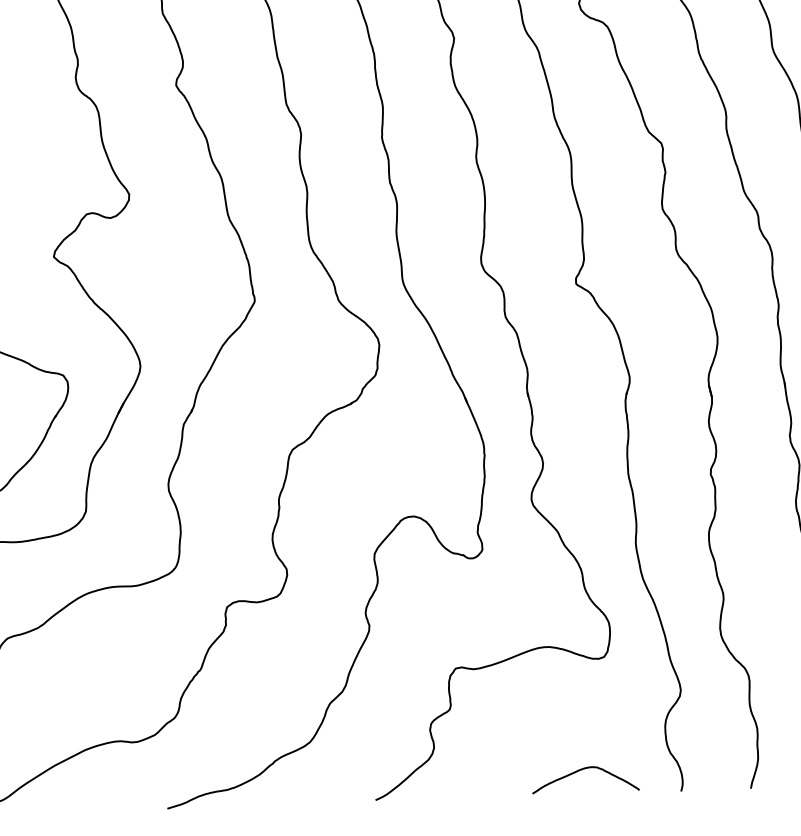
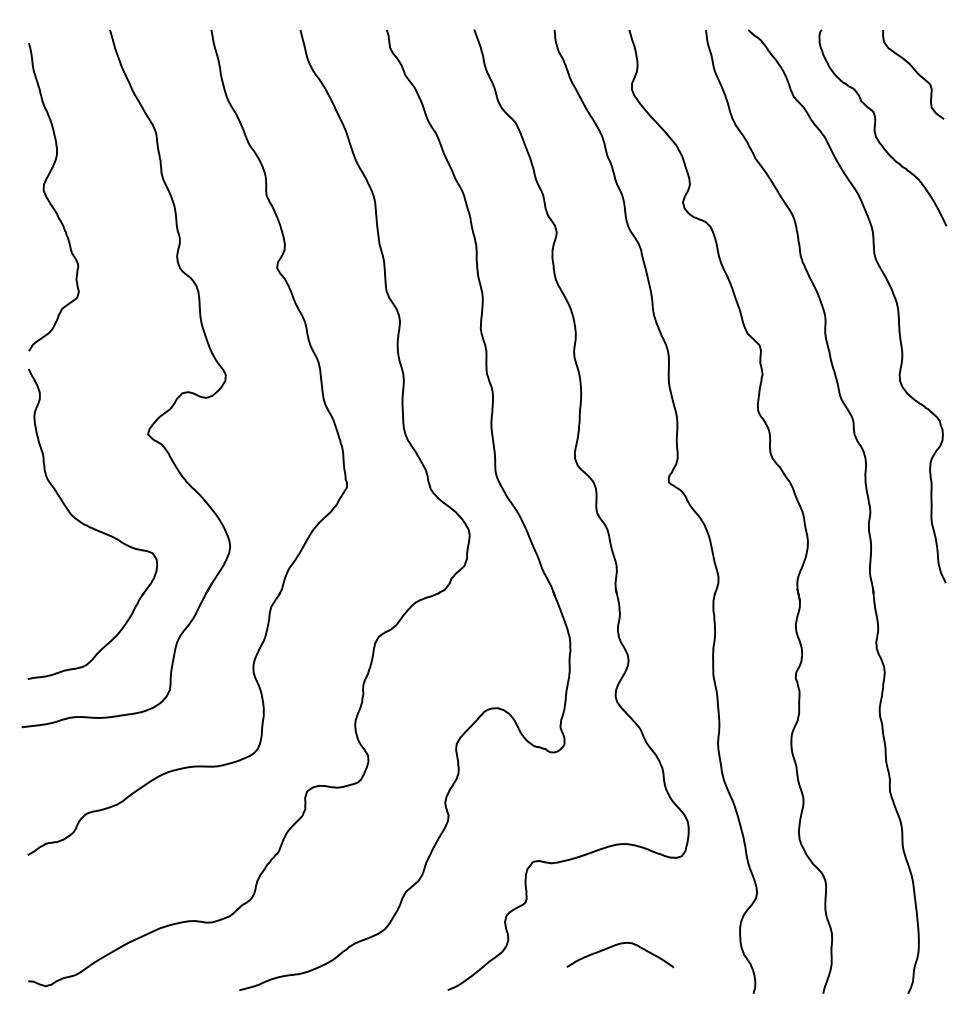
curve: (583, 770) -> (618, 945), moved

